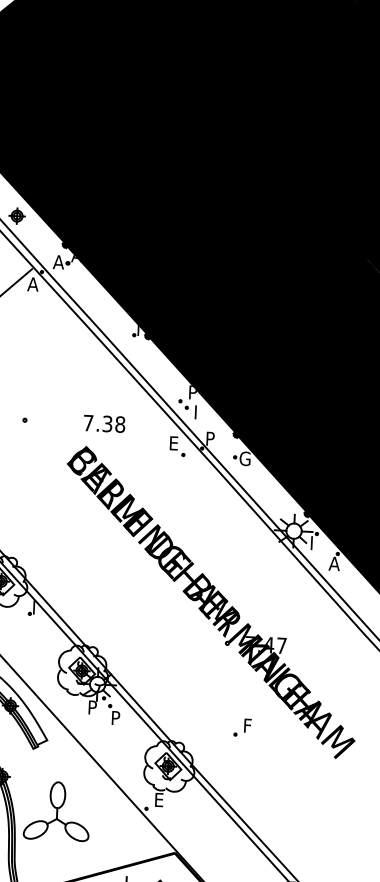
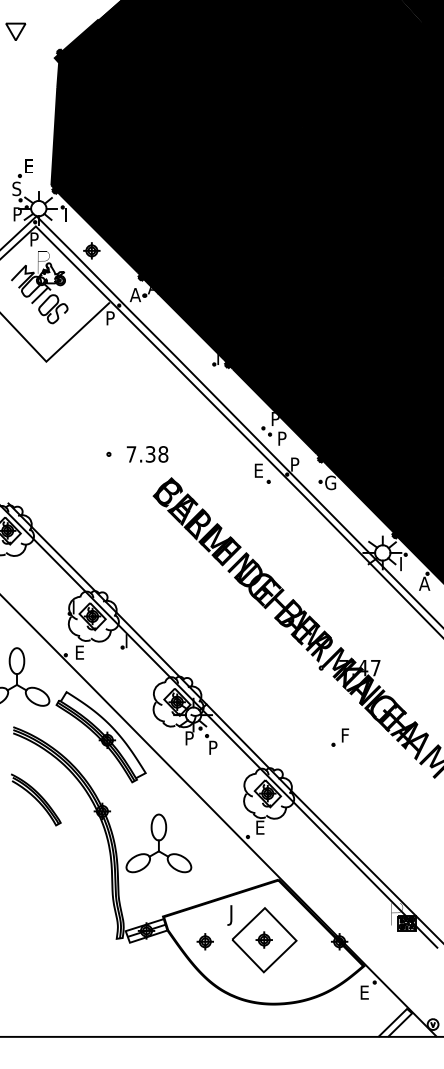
text: (32, 284) -> (110, 318), A -> P
text: (200, 409) -> (283, 435), I -> P
text: (104, 423) -> (147, 454), moved
part: (242, 727) -> (340, 737), moved

